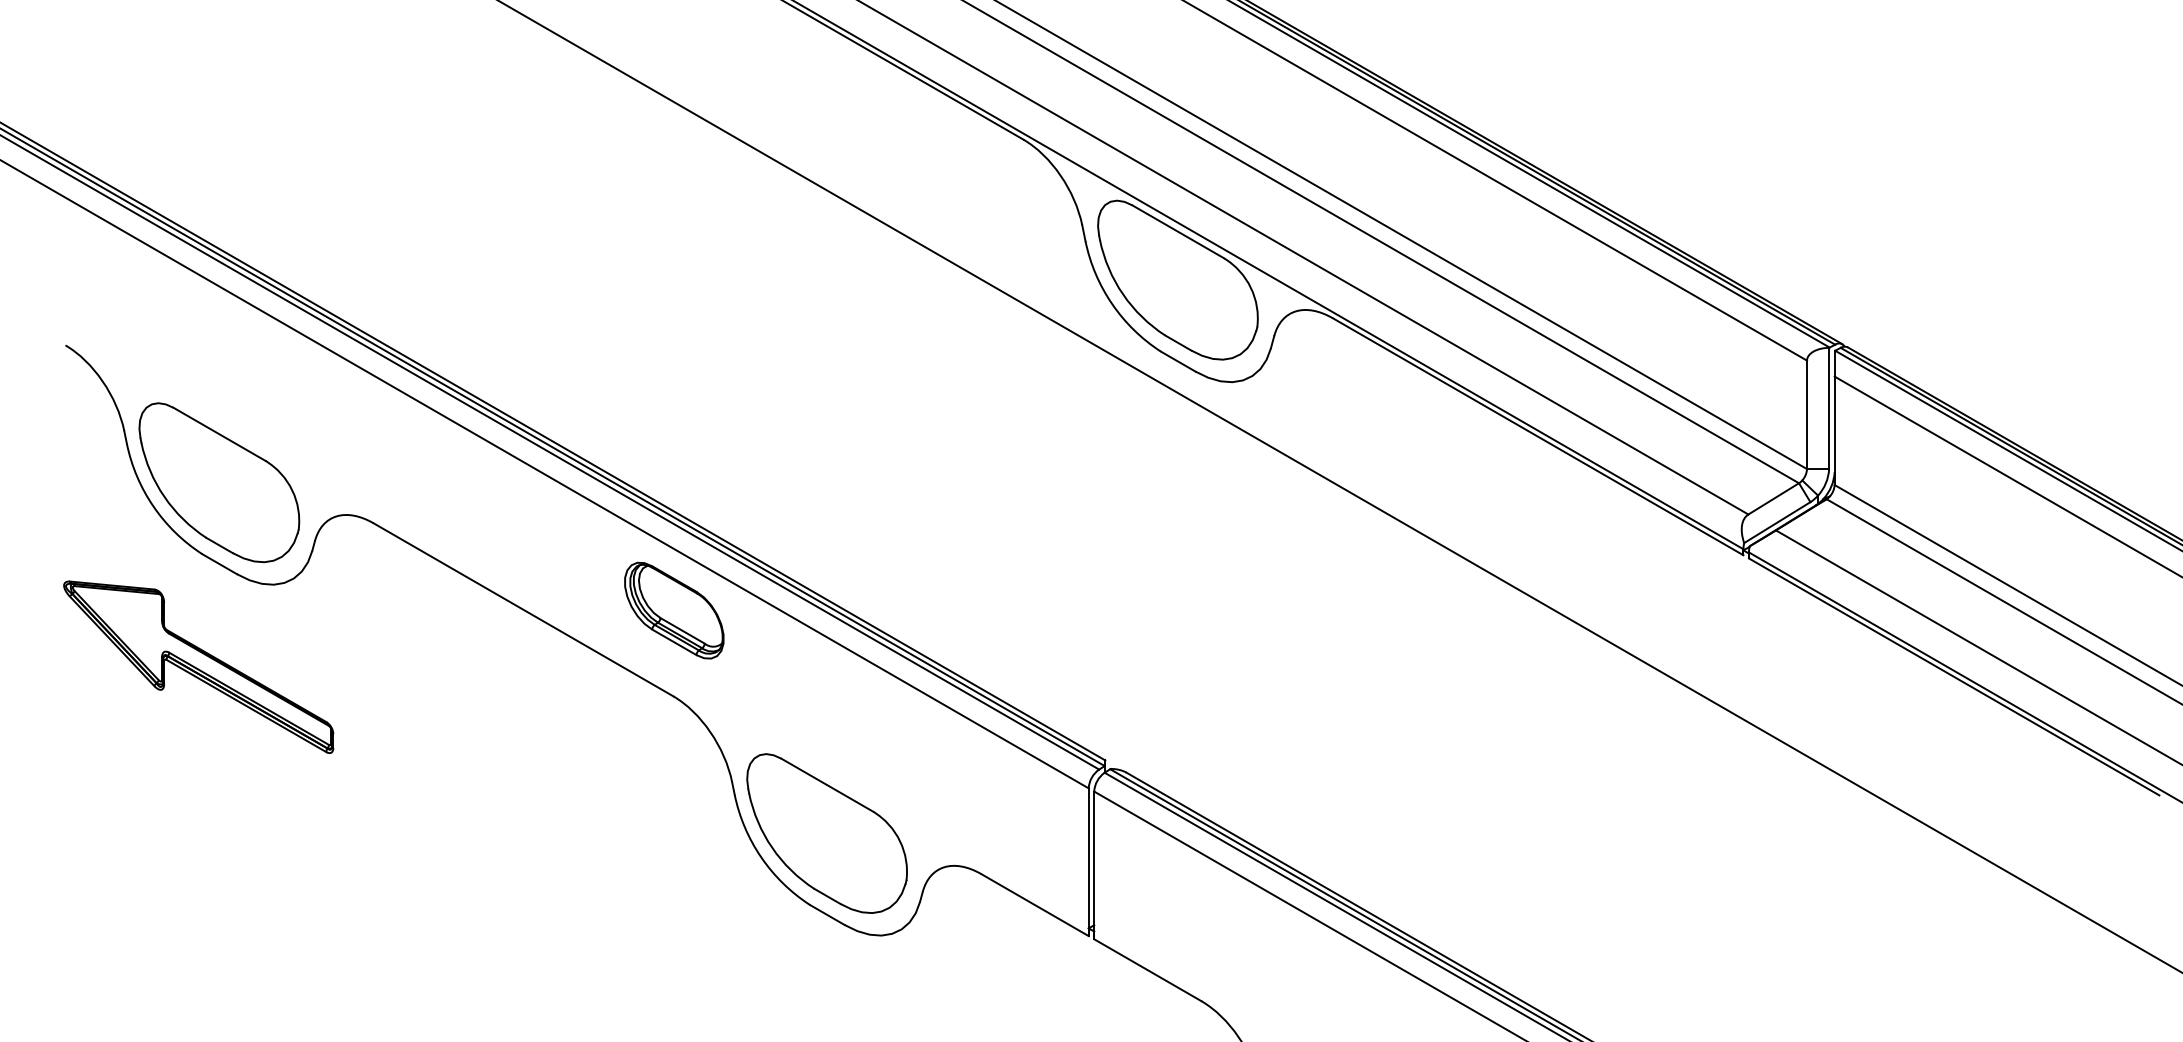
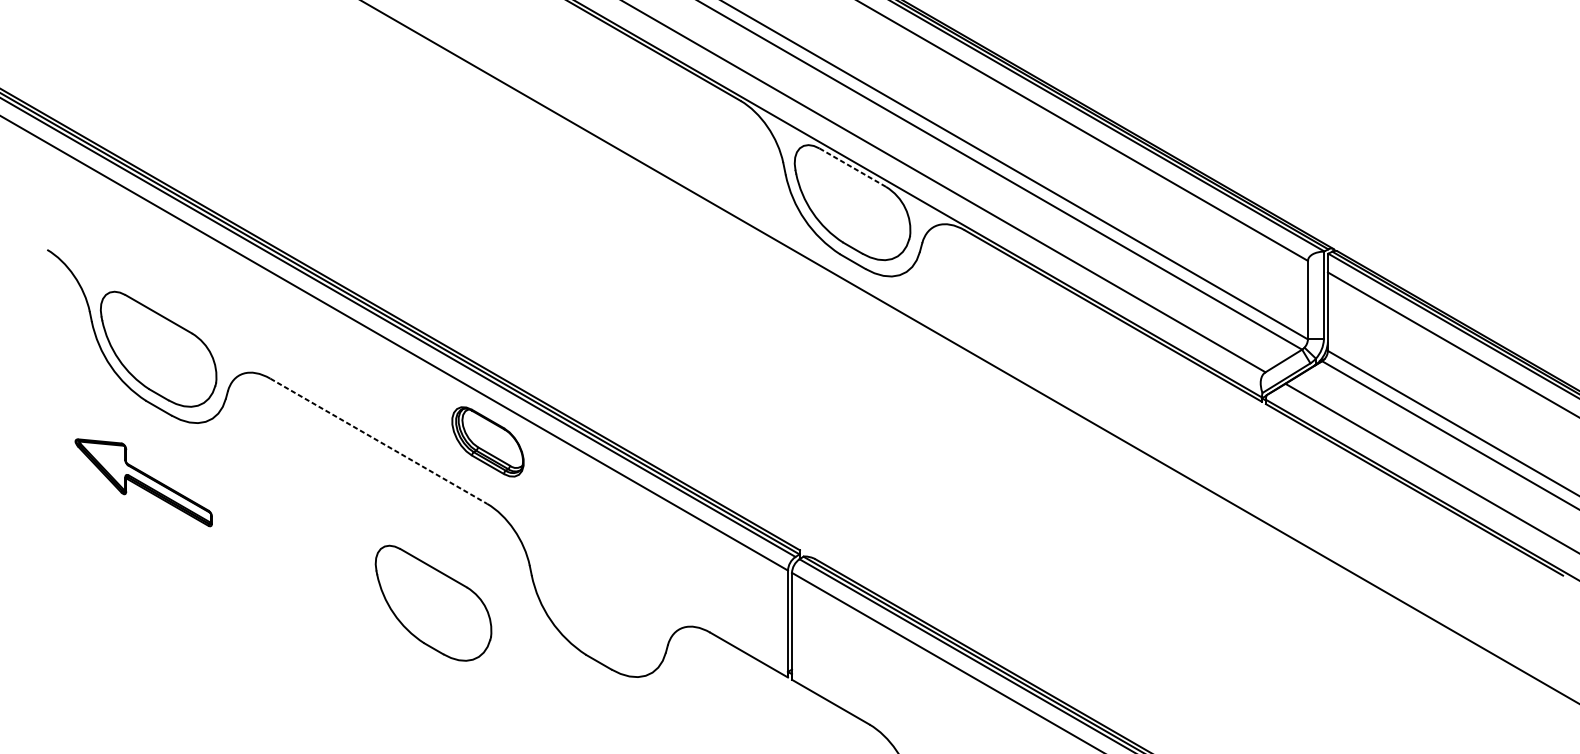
line: (1178, 232) -> (852, 168), solid -> dashed
line: (523, 609) -> (378, 441), solid -> dashed
part: (198, 666) -> (143, 482), size x0.7
part: (826, 833) -> (433, 603), moved

